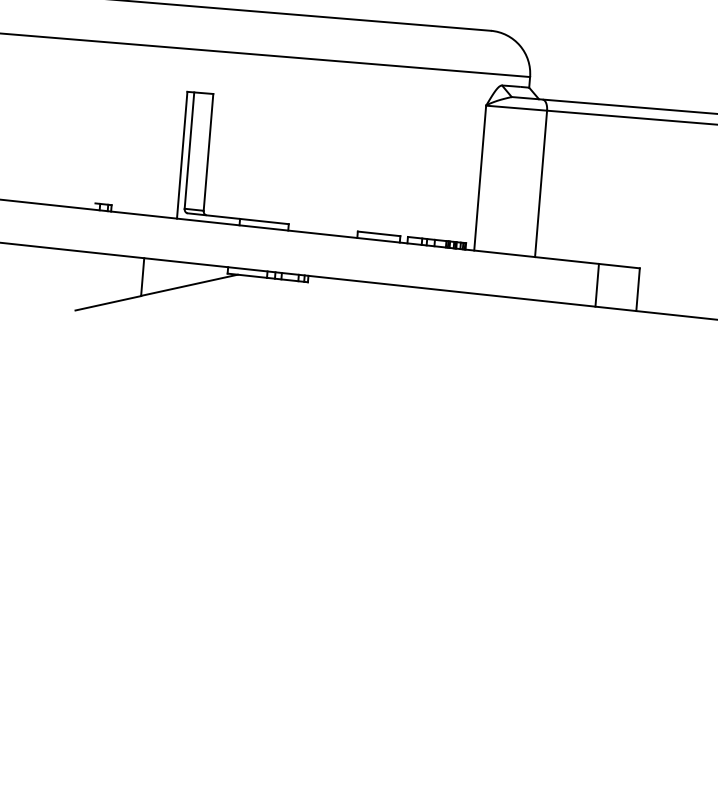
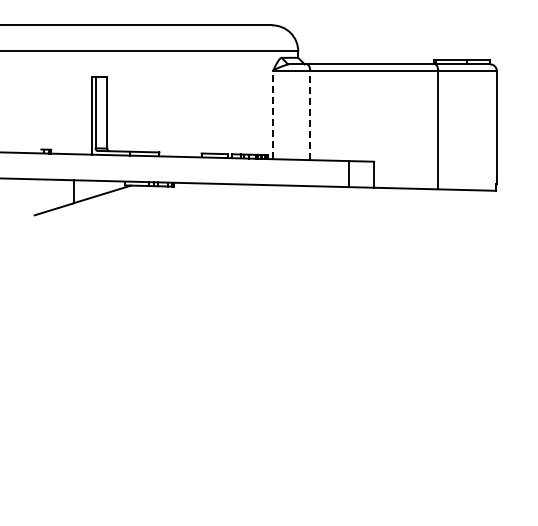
line: (480, 177) -> (273, 114), solid -> dashed
line: (541, 183) -> (310, 115), solid -> dashed

